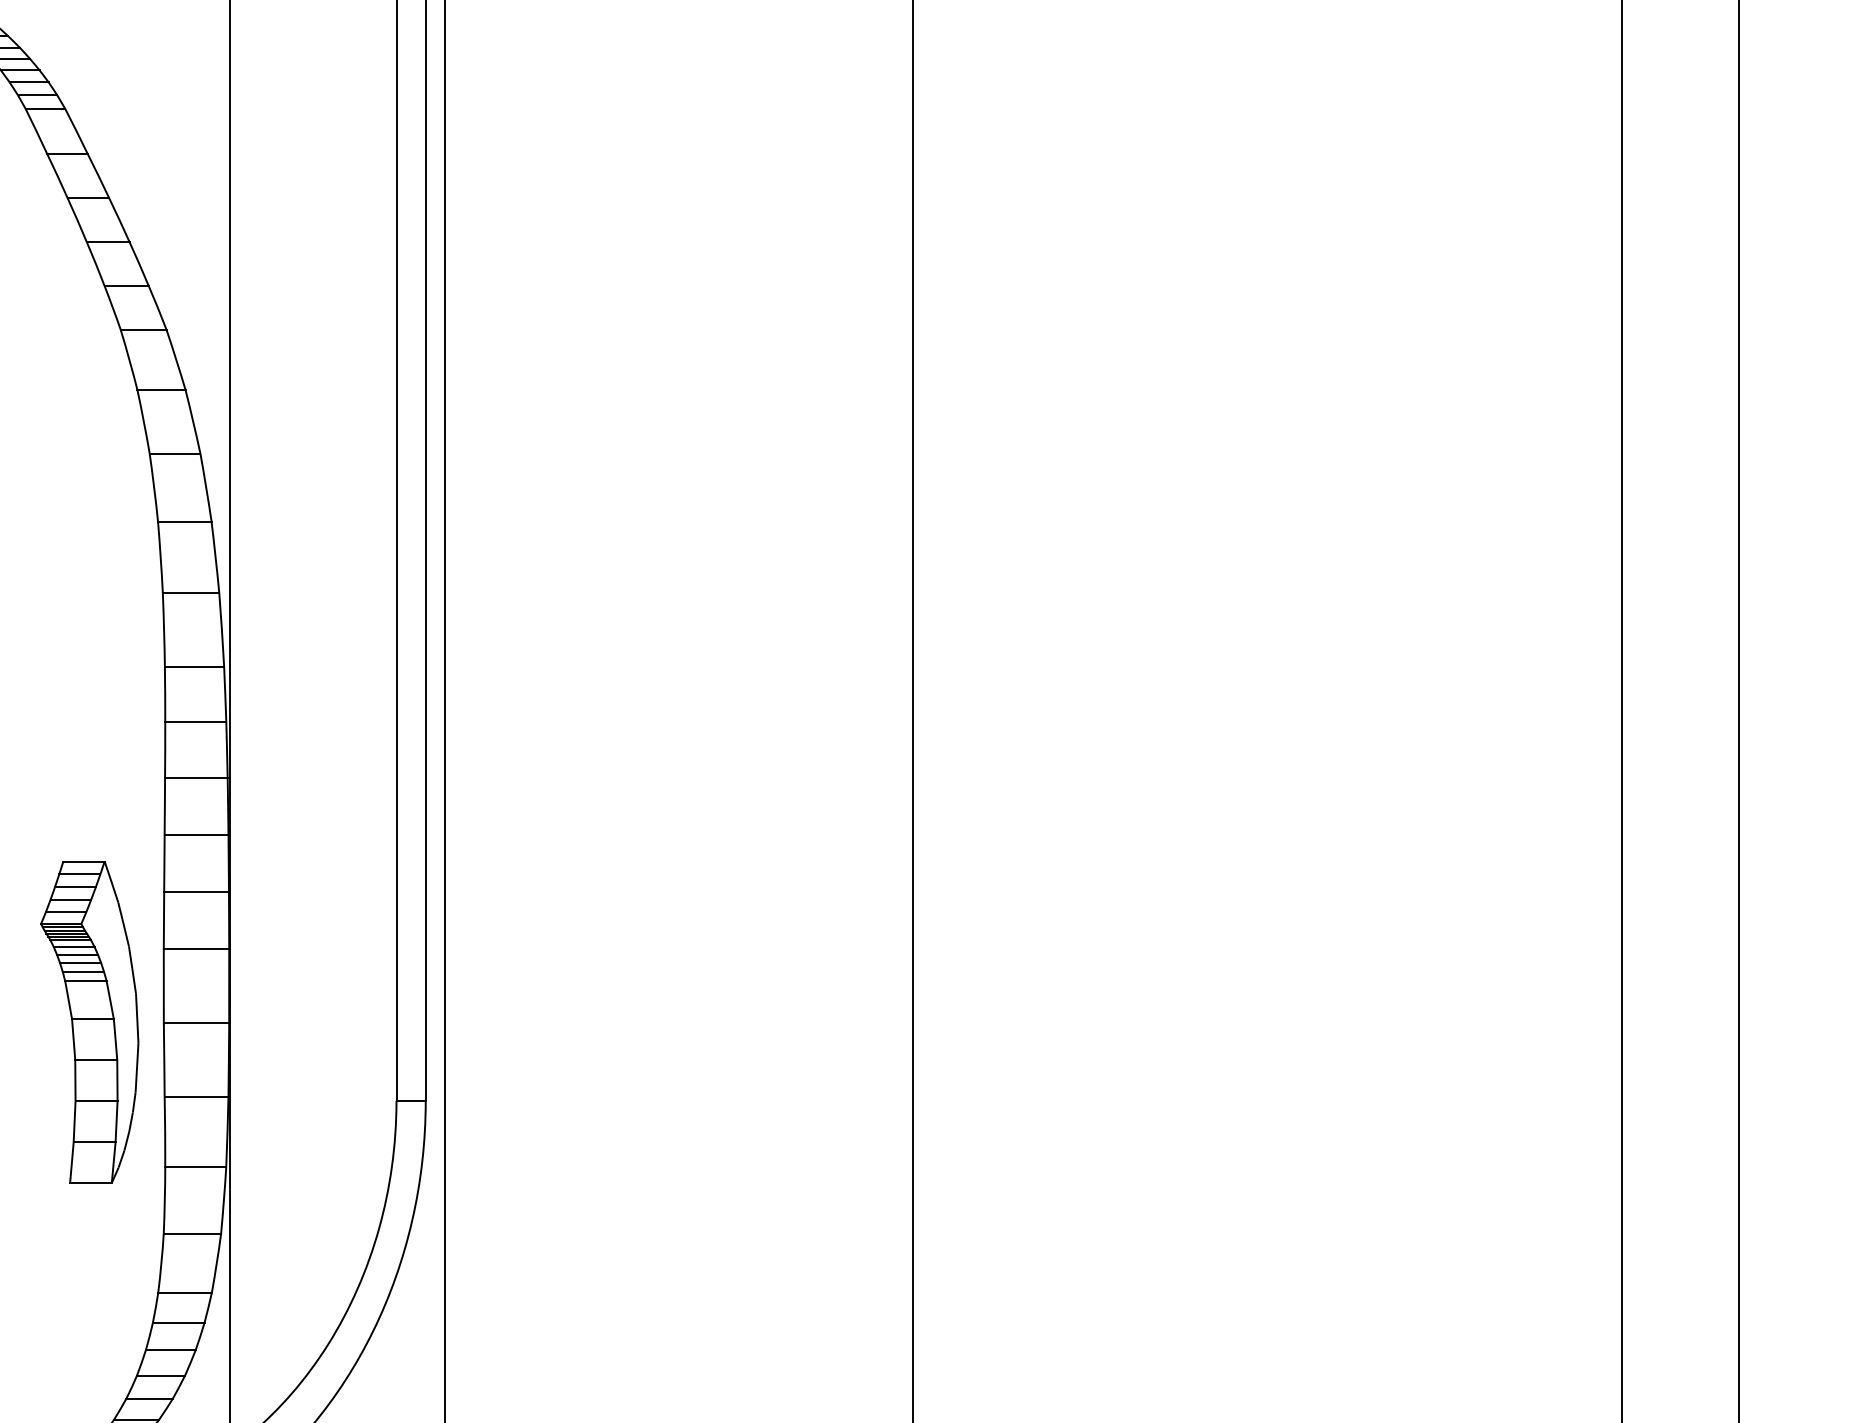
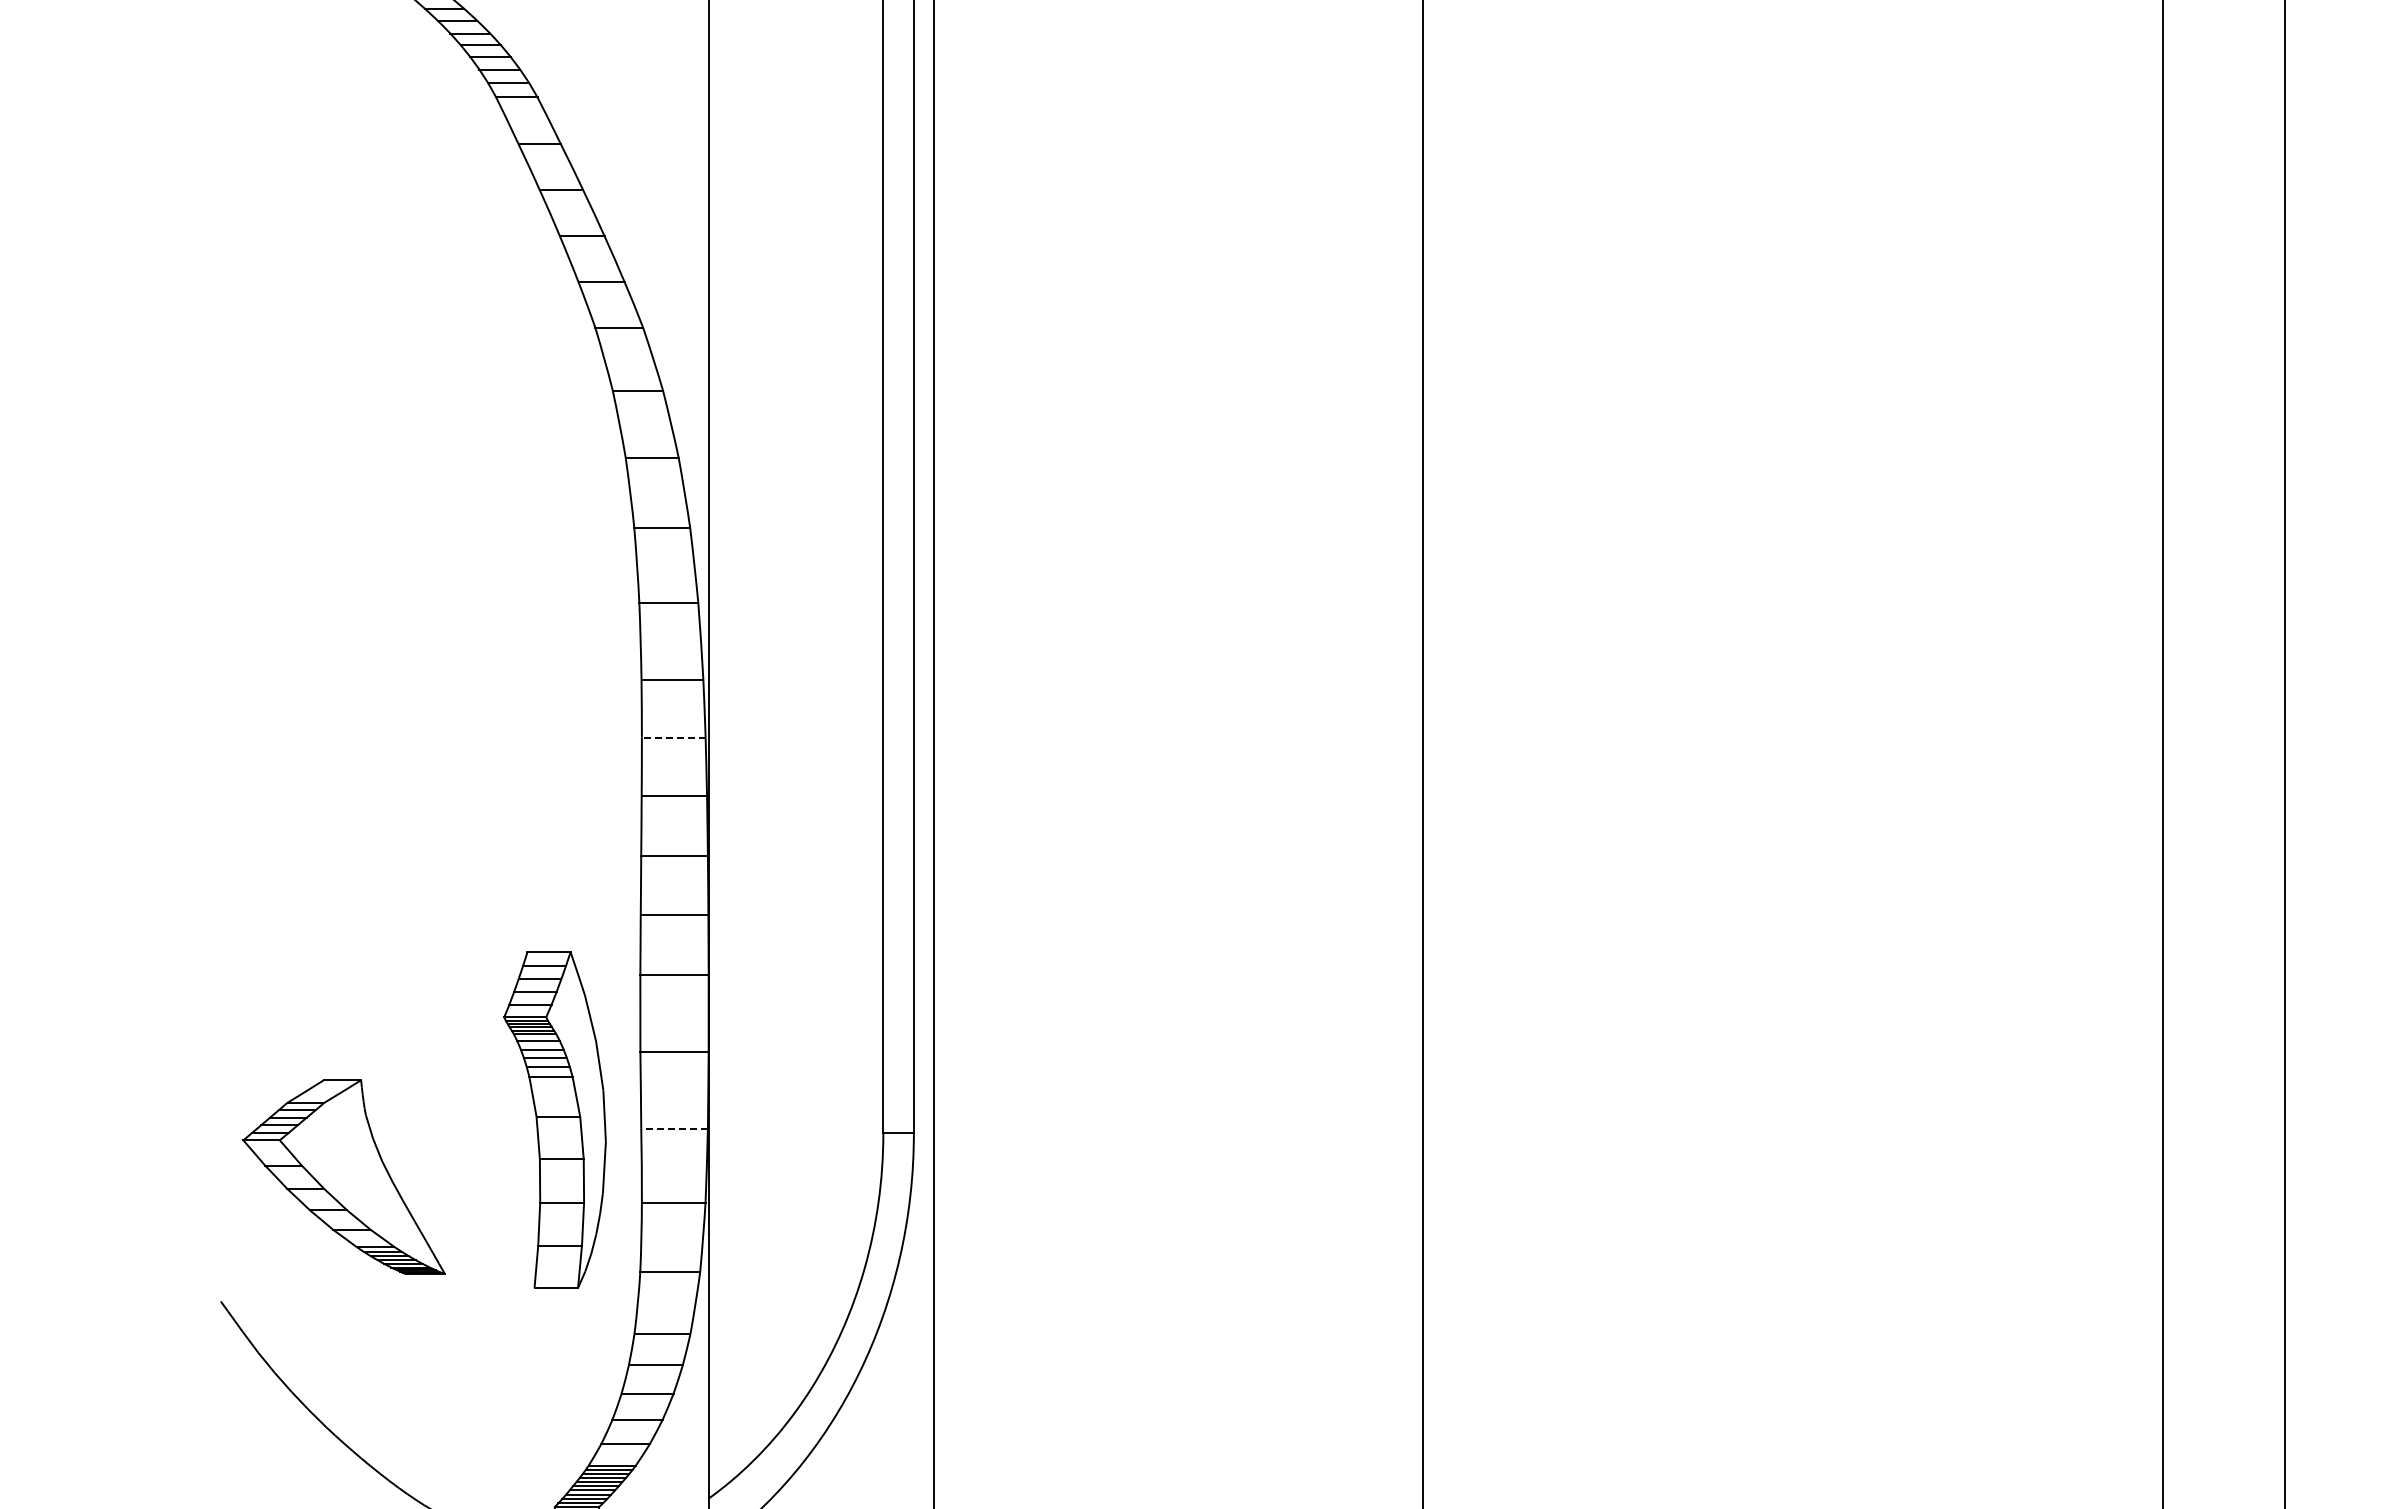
line: (195, 722) -> (673, 737), solid -> dashed
part: (89, 1021) -> (554, 1119), moved
line: (196, 1096) -> (674, 1128), solid -> dashed

